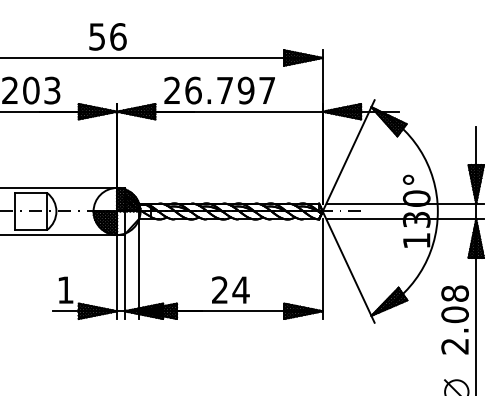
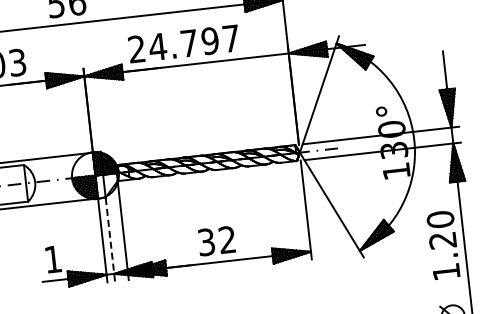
text: (193, 90) -> (157, 46), 26.797 -> 24.797
line: (124, 276) -> (110, 239), solid -> dashed
text: (230, 290) -> (217, 241), 24 -> 32
text: (454, 319) -> (442, 245), 2.08 -> 1.20

